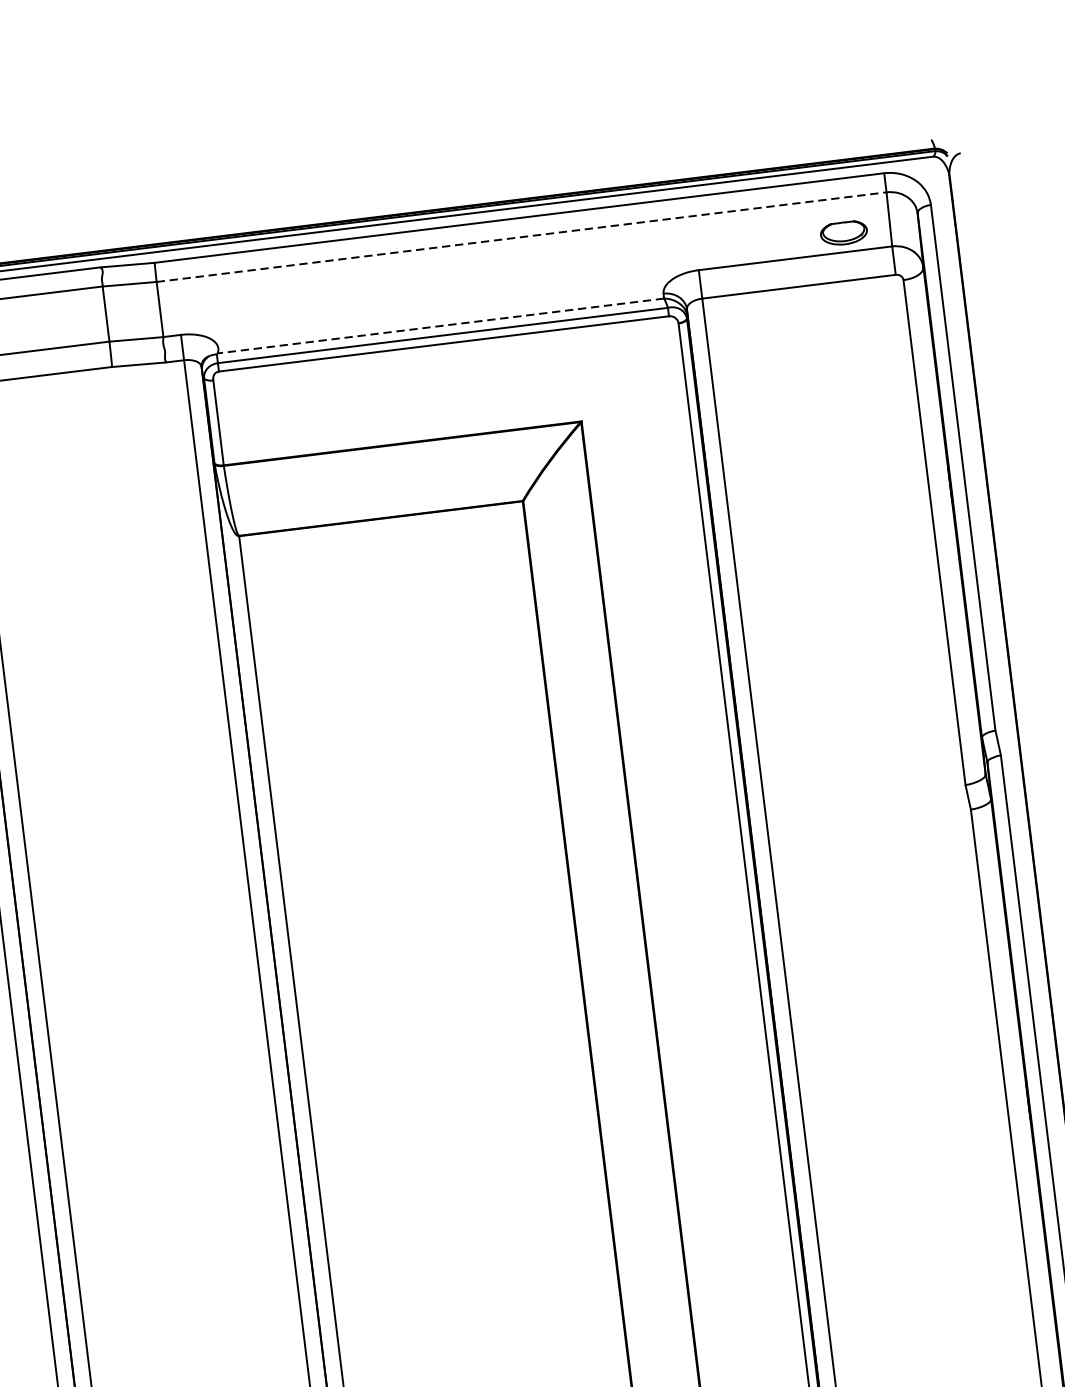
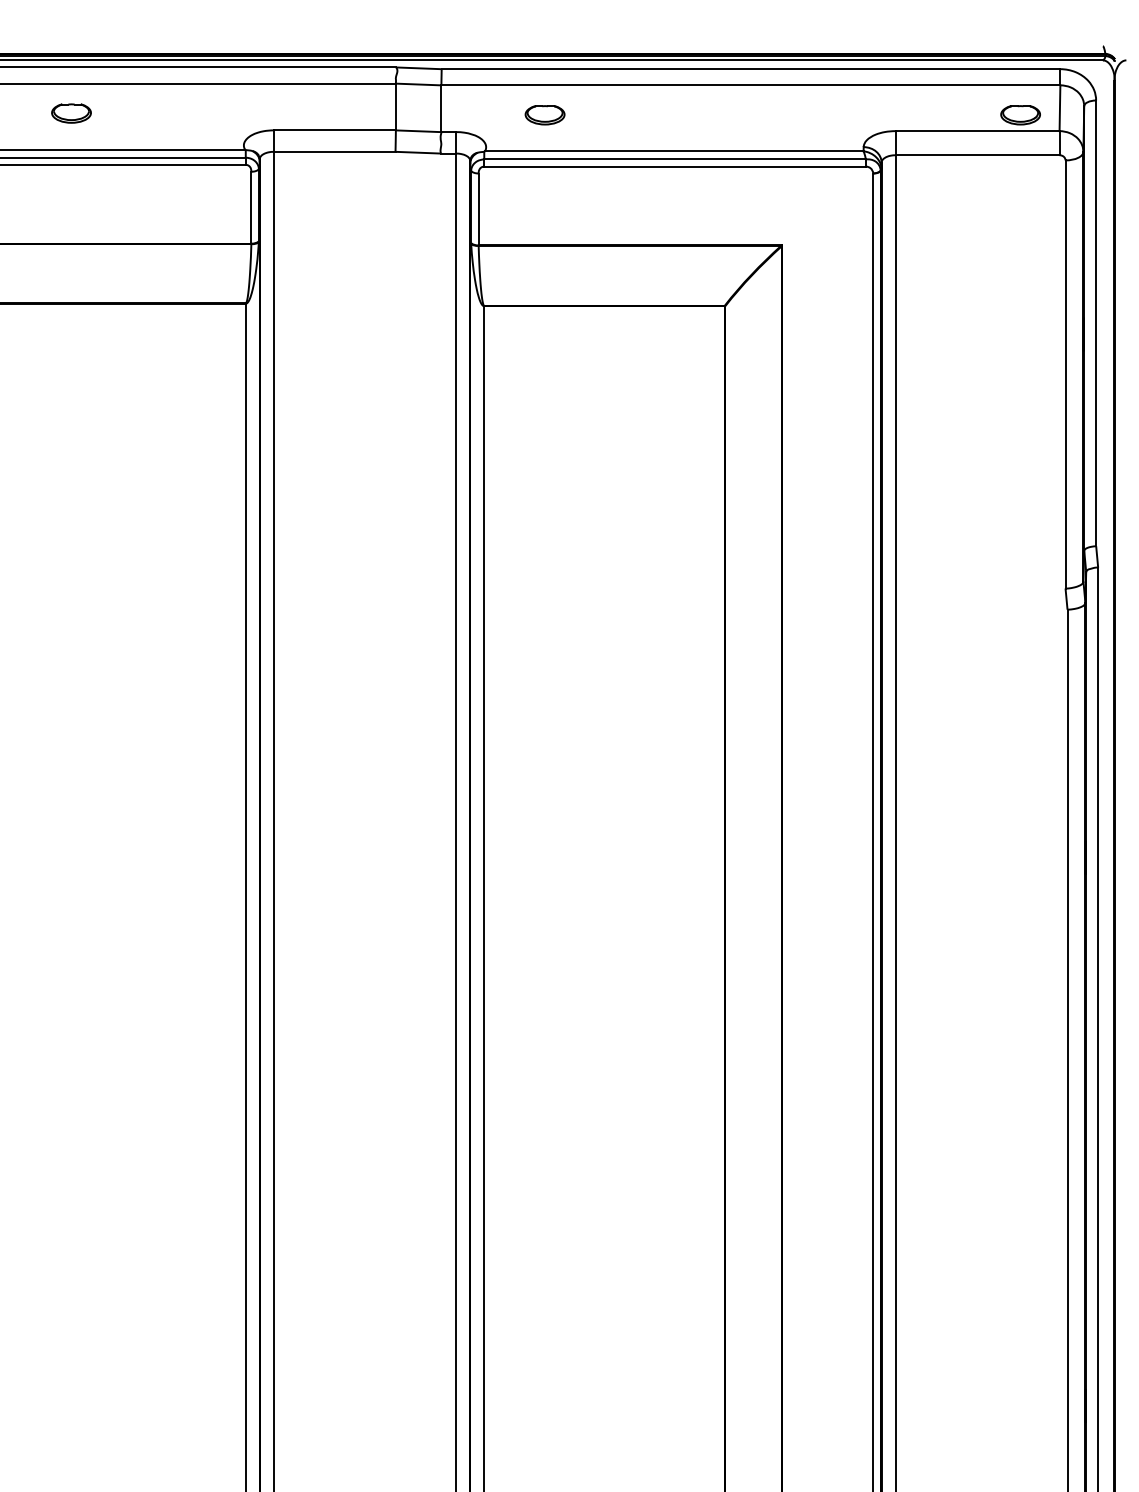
line: (522, 237) -> (751, 85), dashed -> solid
part: (282, 302) -> (544, 115), added
line: (439, 326) -> (673, 151), dashed -> solid

